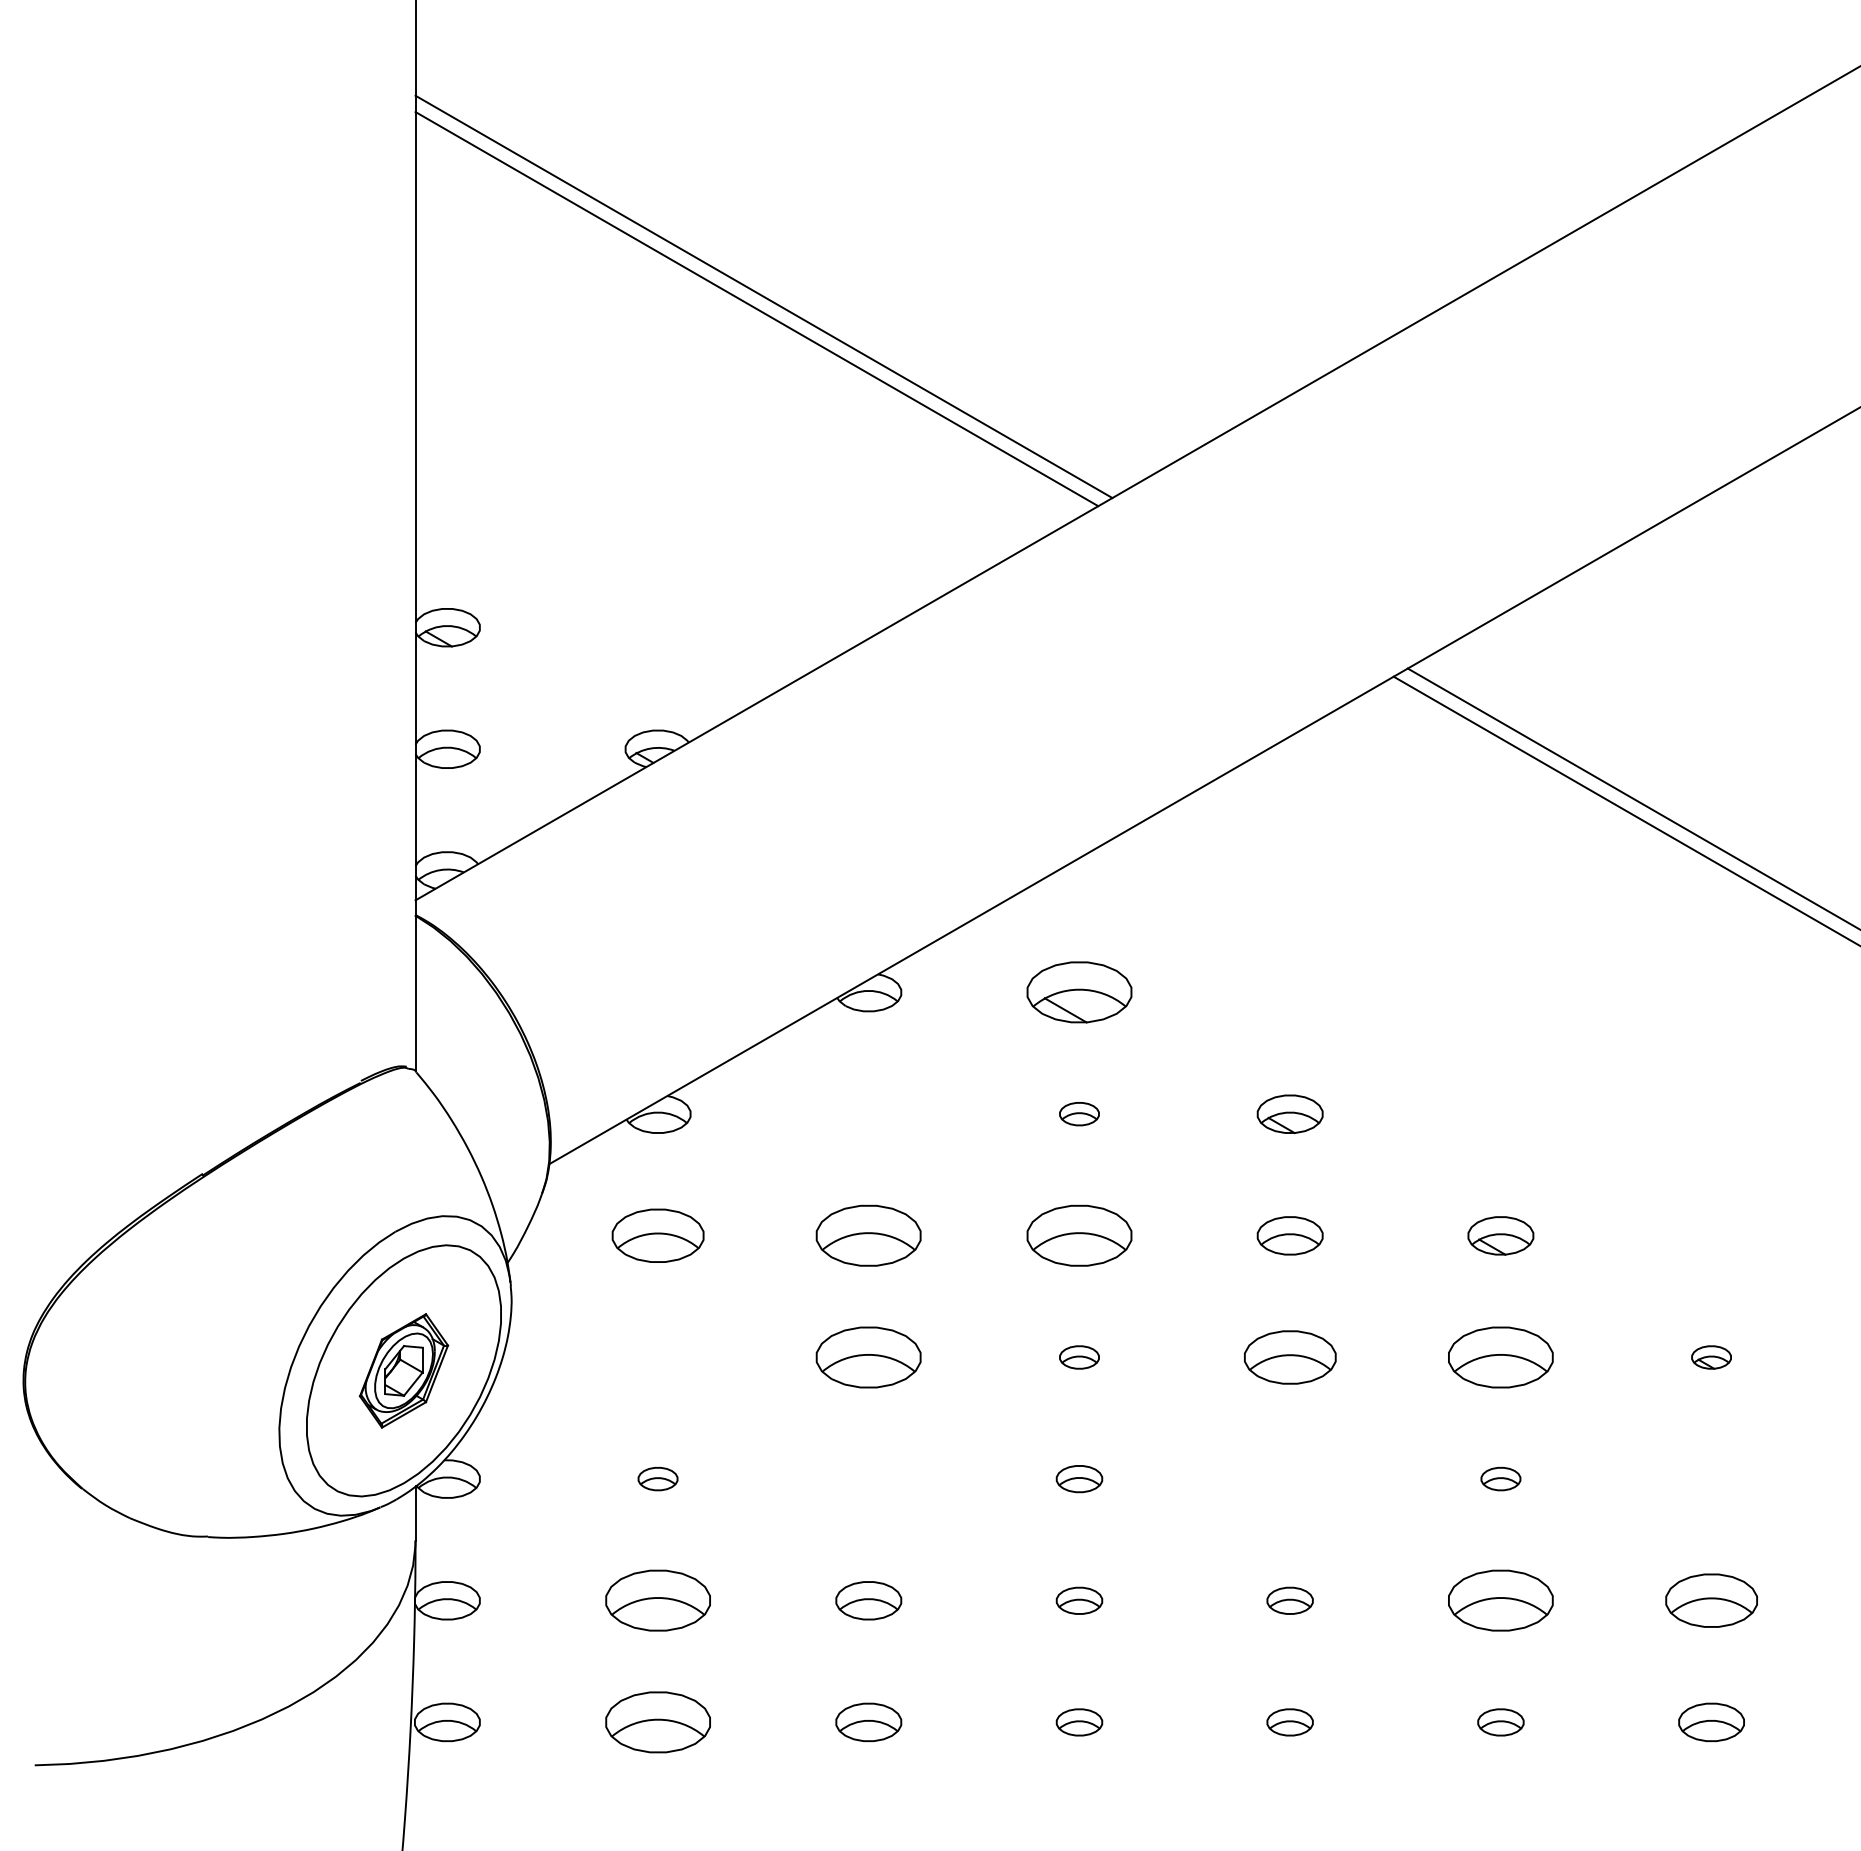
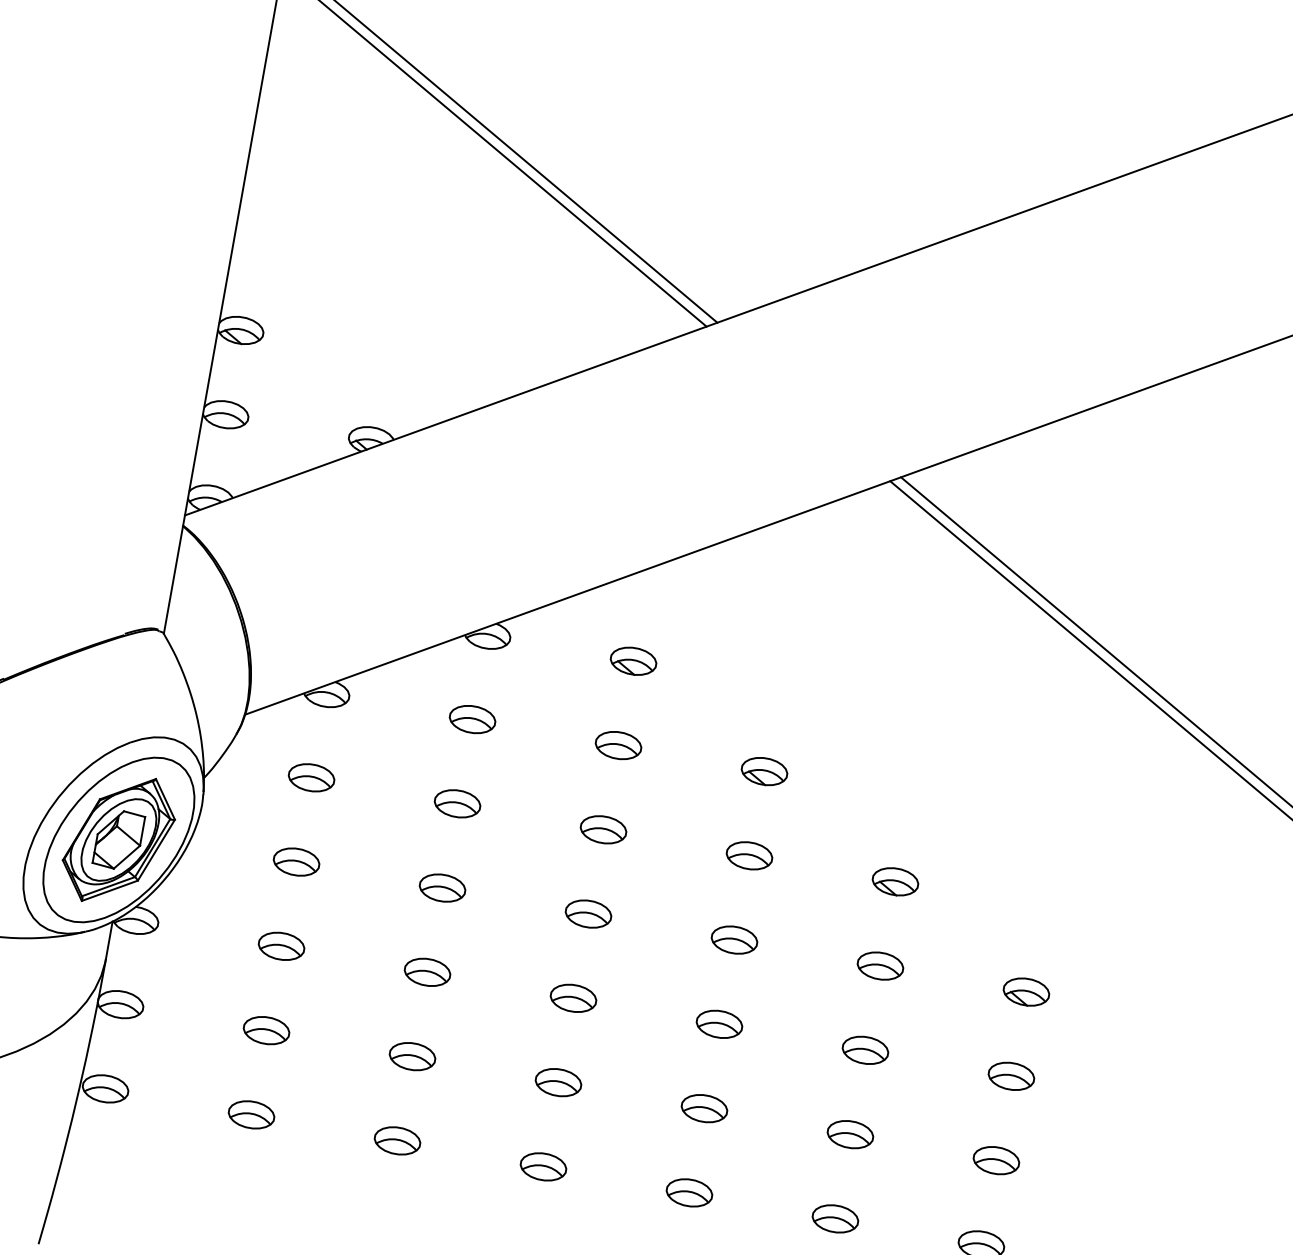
part: (1079, 992) -> (633, 661), size x0.62
part: (868, 1113) -> (472, 719), added
part: (1079, 1113) -> (618, 745), size x1.67
part: (657, 1235) -> (311, 777), size x0.71
part: (868, 1235) -> (457, 803), size x0.62
part: (1079, 1235) -> (603, 829), size x0.62
part: (657, 1357) -> (296, 862), added
part: (868, 1357) -> (442, 888), size x0.62
part: (1079, 1357) -> (588, 914), size x1.67
part: (1289, 1357) -> (734, 940), size x0.71
part: (1500, 1357) -> (880, 966), size x0.62
part: (1711, 1357) -> (1026, 992), size x1.67
part: (403, 1370) -> (118, 839), size x1.67
part: (657, 1478) -> (281, 945), size x1.67
part: (868, 1478) -> (427, 971), added
part: (1079, 1478) -> (573, 997), size x1.43
part: (1289, 1478) -> (719, 1023), added
part: (1500, 1478) -> (865, 1049), size x1.67
part: (1711, 1478) -> (1011, 1075), added
part: (657, 1600) -> (266, 1030), size x0.62
part: (1079, 1600) -> (558, 1082), size x1.43
part: (1289, 1600) -> (704, 1108), size x1.43
part: (1500, 1600) -> (850, 1134), size x0.62
part: (1711, 1600) -> (996, 1160), size x0.71
part: (657, 1722) -> (251, 1114), size x0.62
part: (1079, 1722) -> (543, 1166), size x1.43
part: (1289, 1722) -> (688, 1192), size x1.43
part: (1500, 1722) -> (835, 1218), size x1.43

